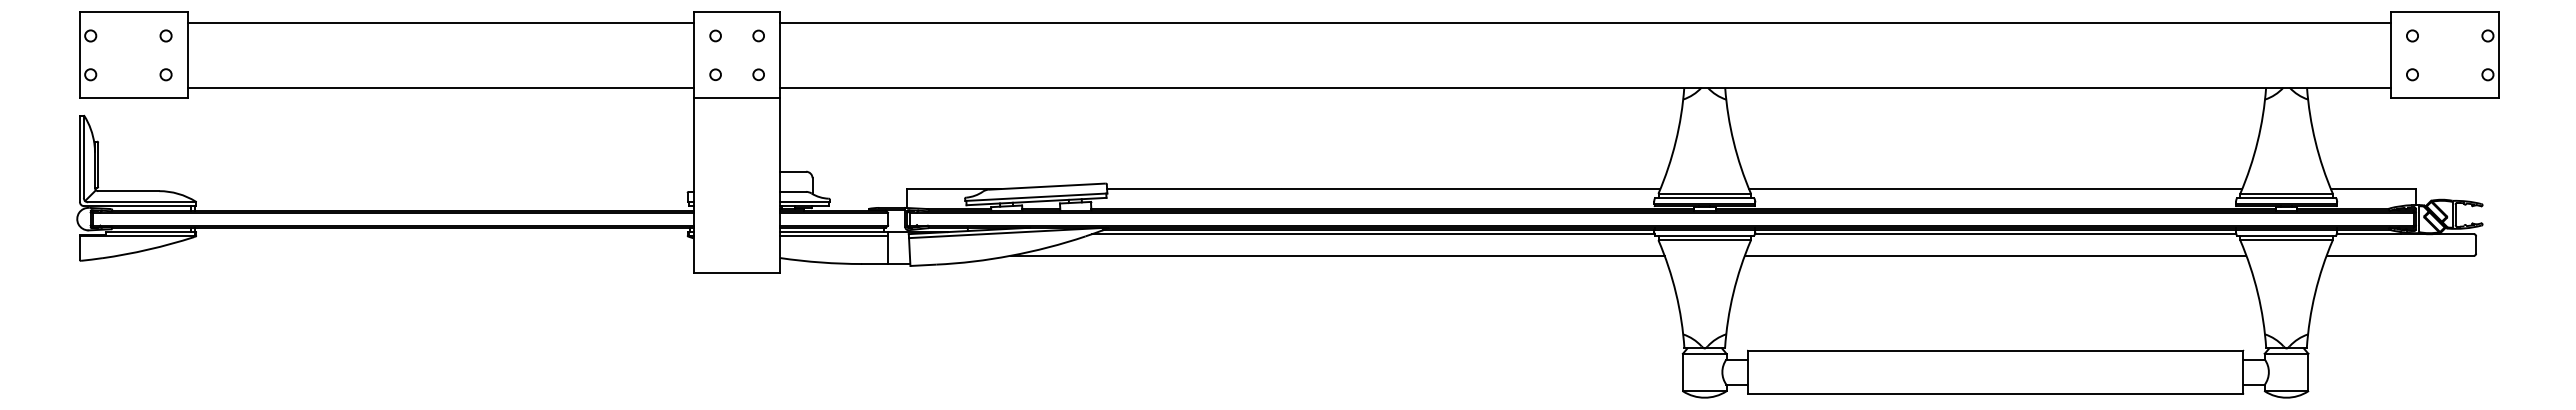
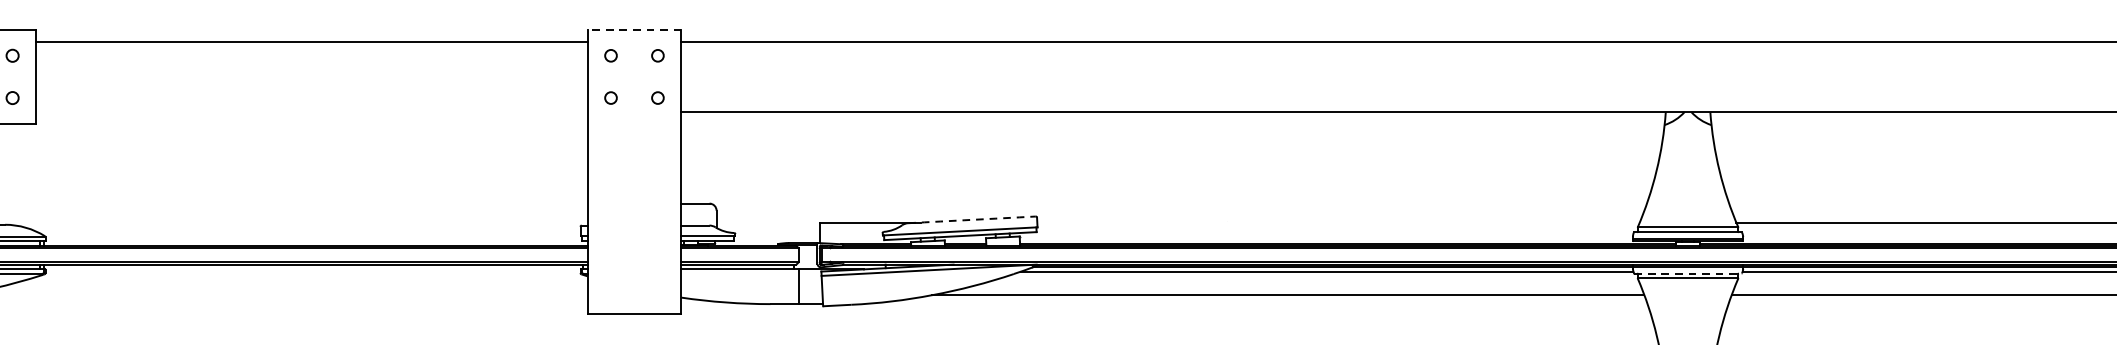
line: (736, 12) -> (633, 30), solid -> dashed
line: (440, 87) -> (311, 111), removed
line: (737, 98) -> (634, 123), removed
arc: (1047, 186) -> (972, 219), solid -> dashed
line: (1383, 189) -> (1338, 222), removed
line: (1705, 235) -> (1688, 273), solid -> dashed
line: (833, 236) -> (739, 274), removed

